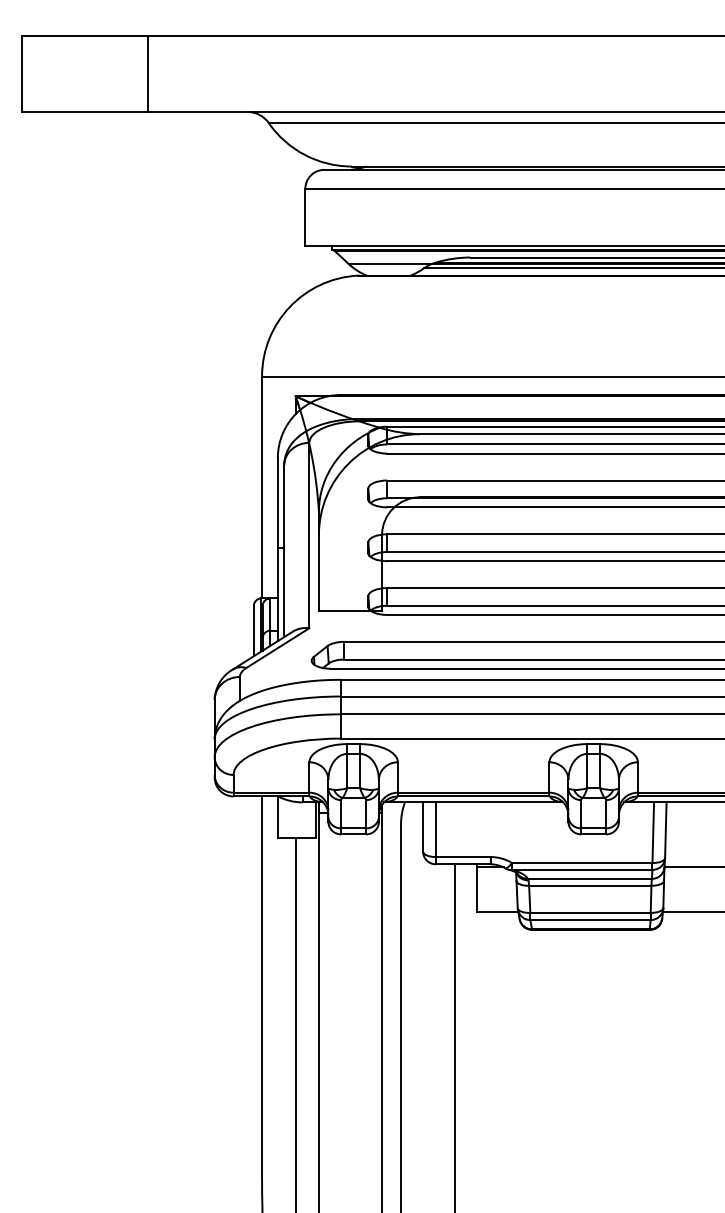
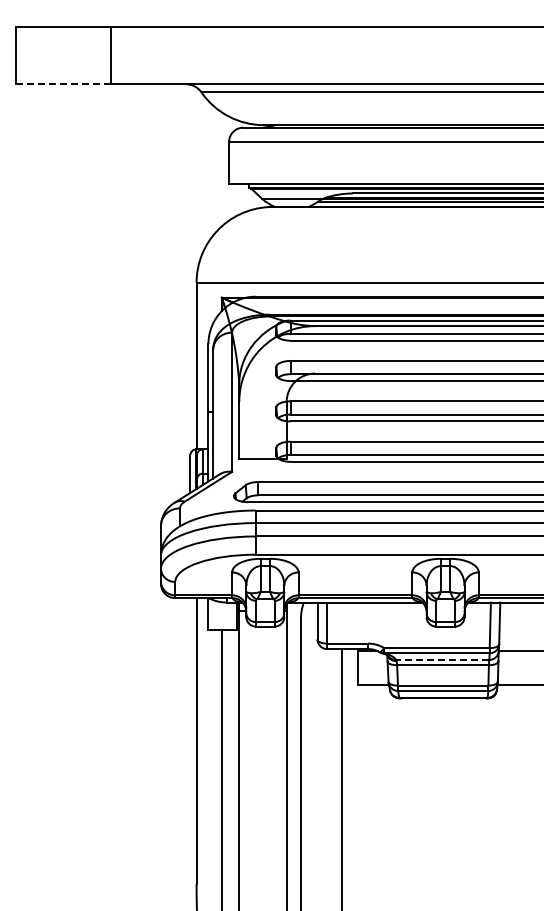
line: (84, 112) -> (63, 84), solid -> dashed
line: (589, 878) -> (442, 659), solid -> dashed

